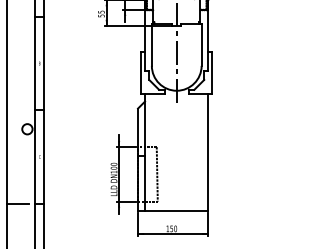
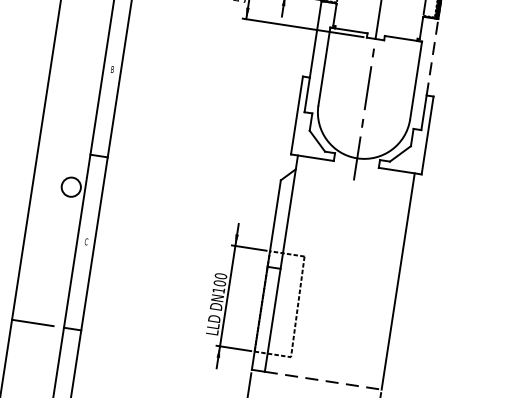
line: (208, 31) -> (432, 58), solid -> dashed
line: (176, 211) -> (322, 380), solid -> dashed

